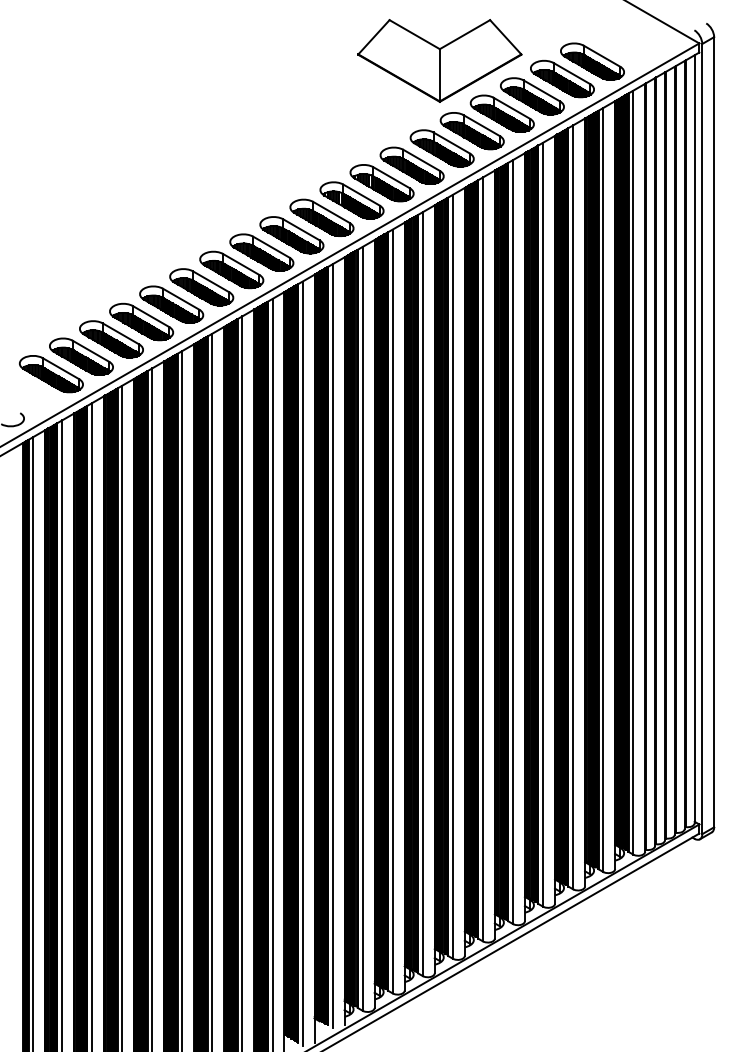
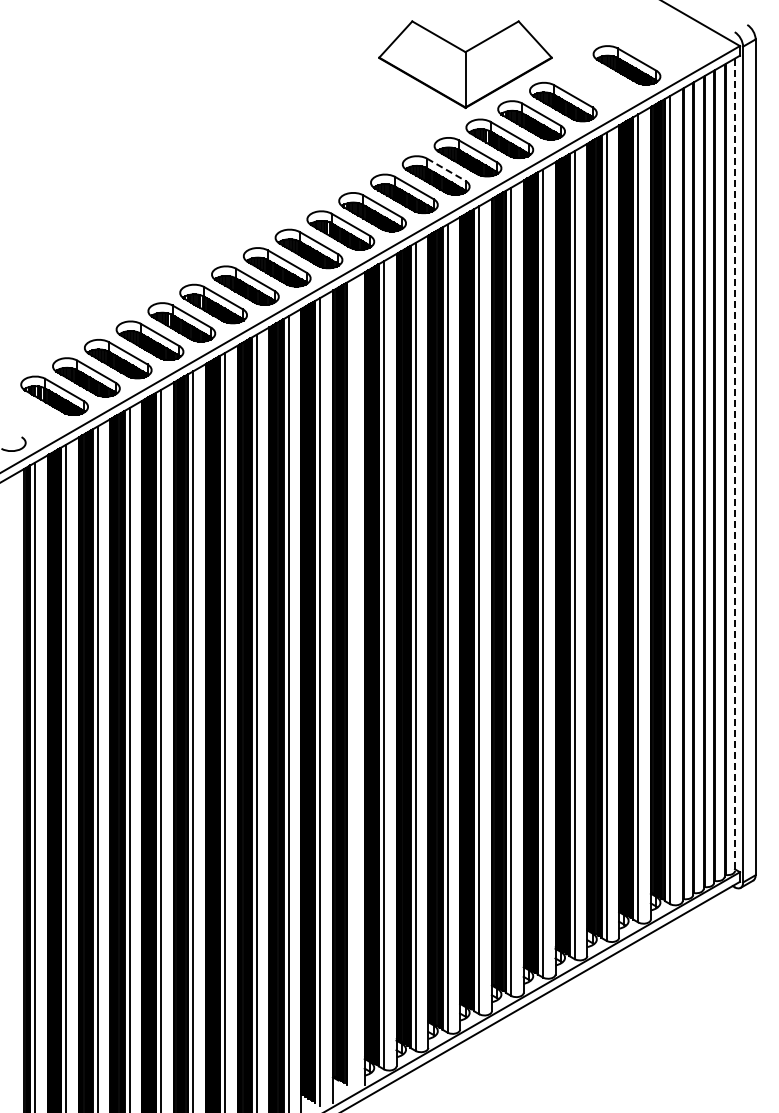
part: (562, 78) -> (595, 83), removed
line: (421, 160) -> (446, 169), solid -> dashed
line: (695, 439) -> (735, 465), solid -> dashed
line: (333, 646) -> (352, 683), removed

